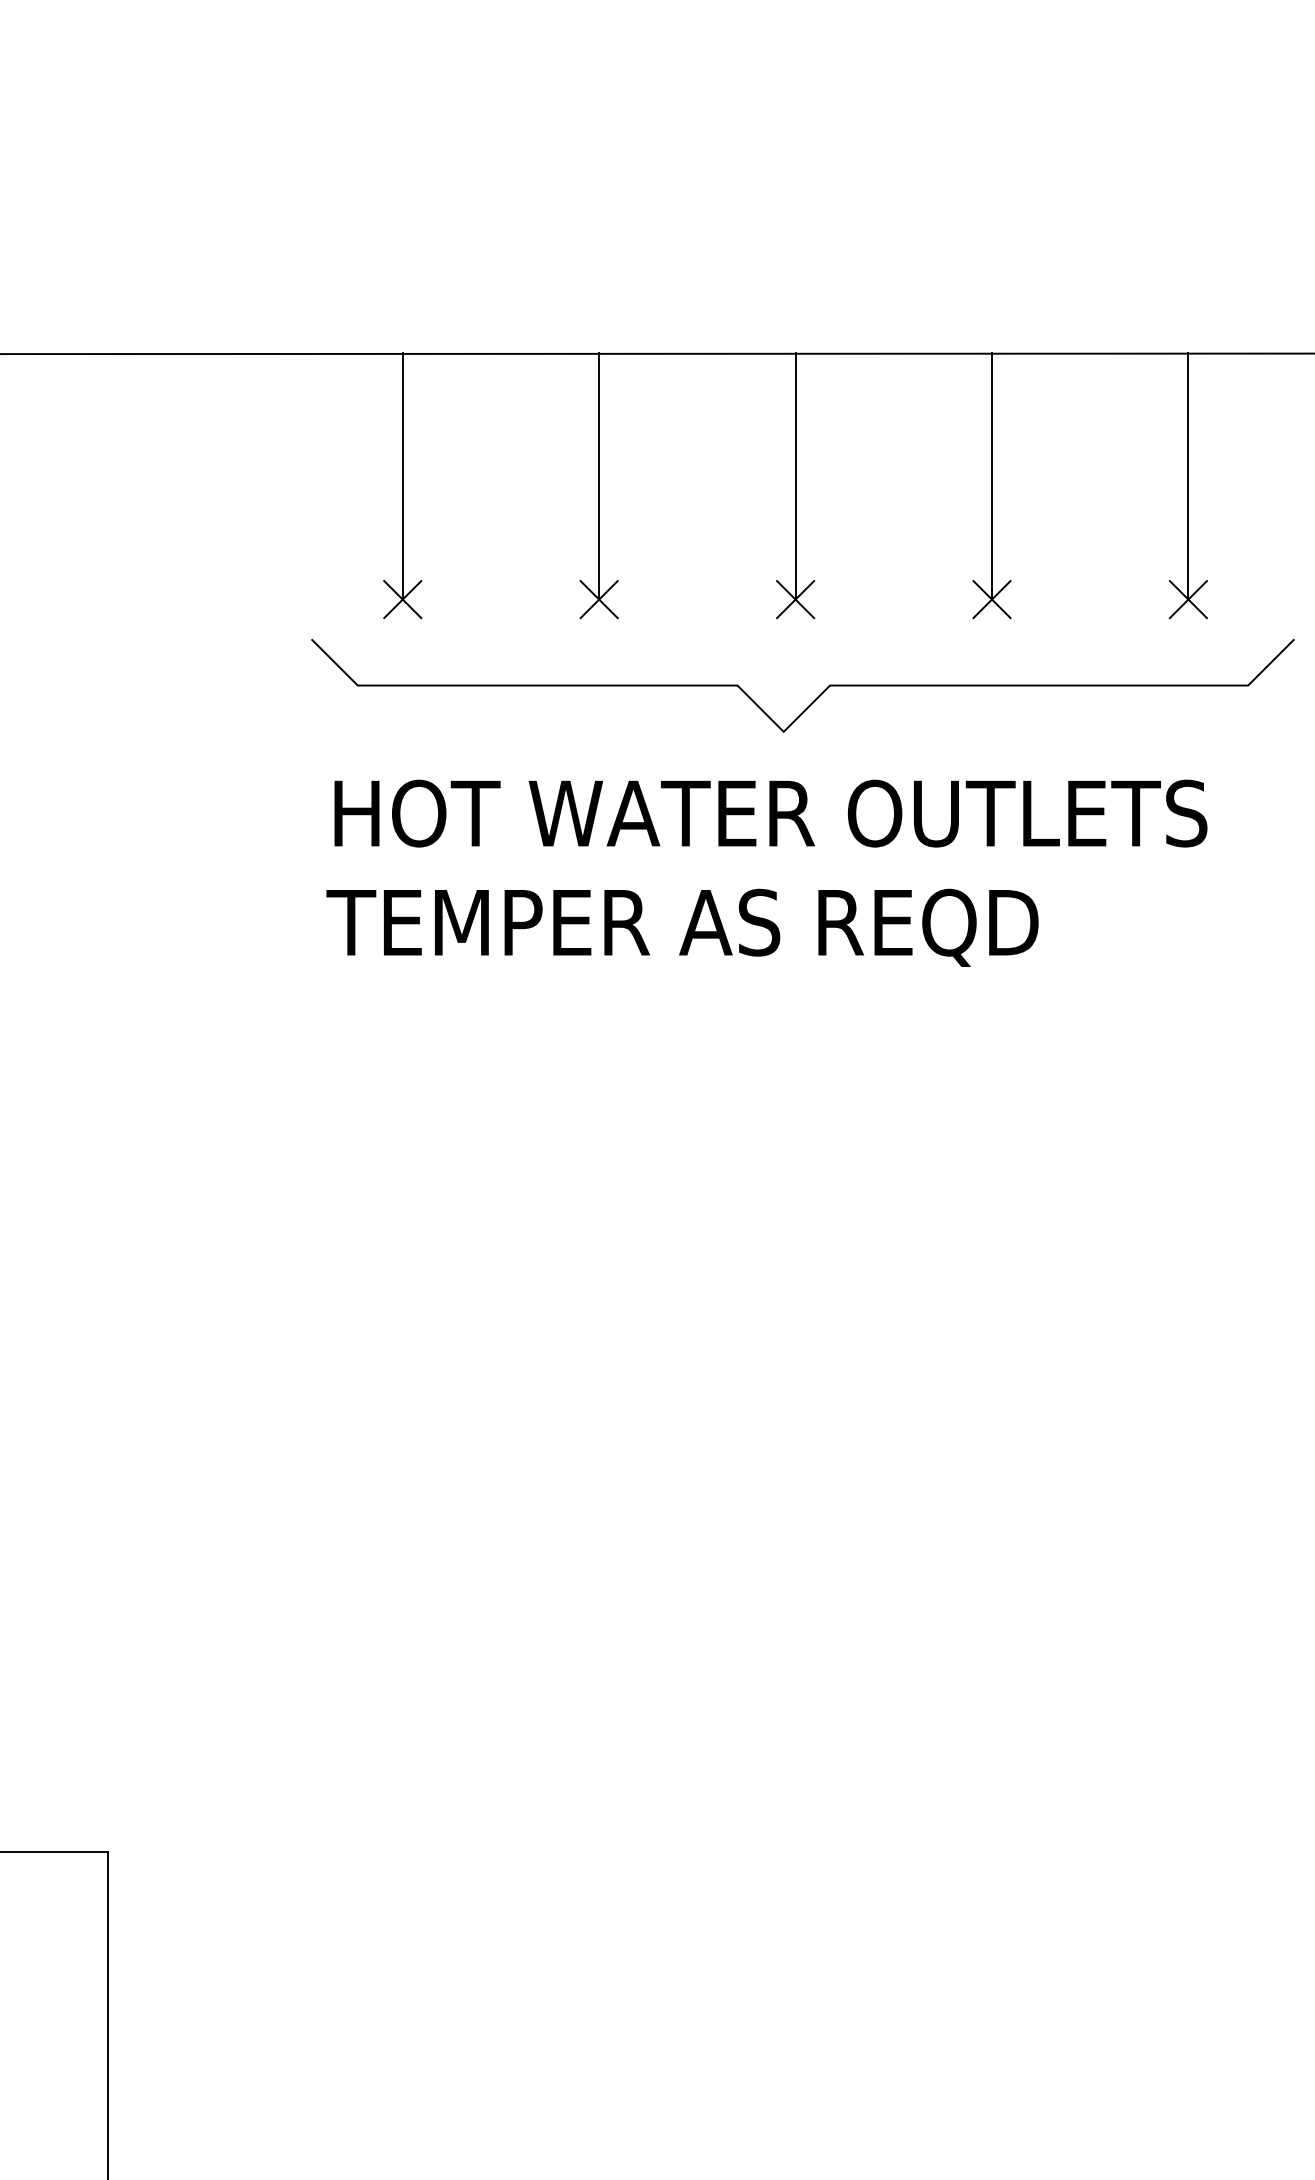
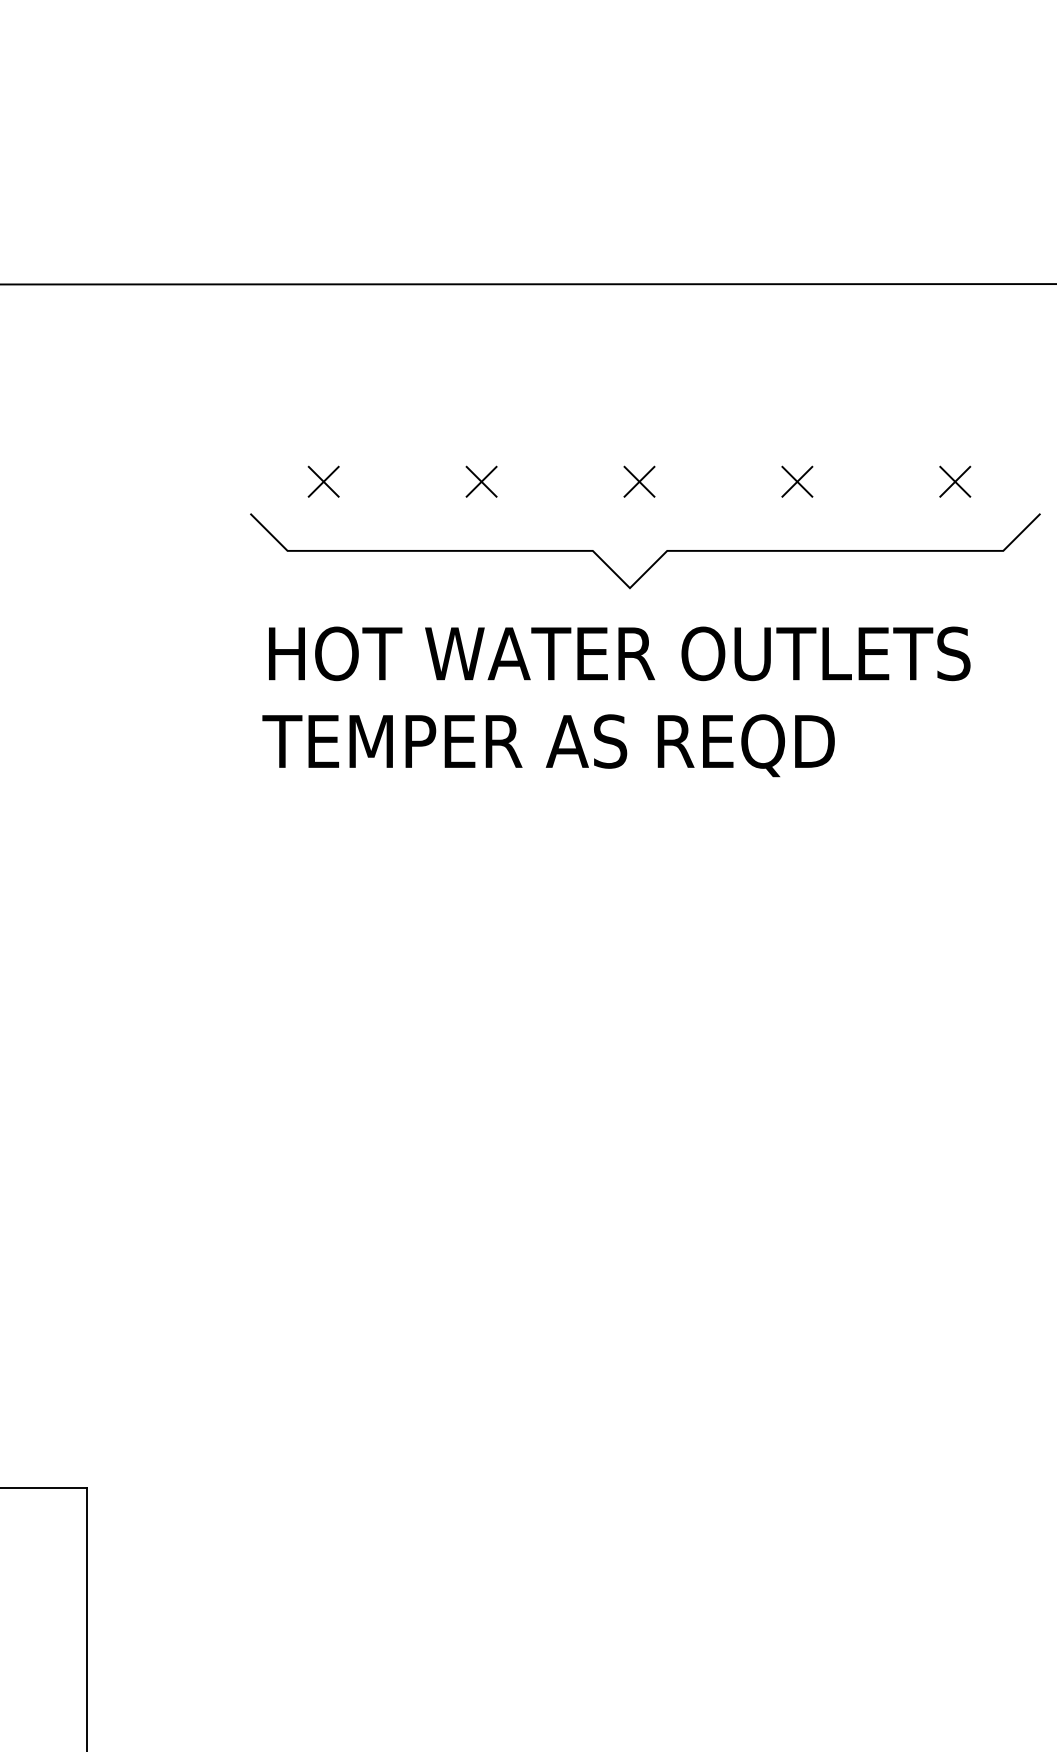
line: (402, 475) -> (323, 382), removed
line: (599, 475) -> (481, 382), removed
line: (795, 475) -> (639, 382), removed
line: (992, 475) -> (797, 382), removed
line: (1188, 475) -> (955, 382), removed

